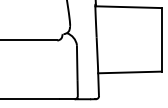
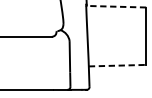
line: (128, 7) -> (116, 7), solid -> dashed
line: (129, 72) -> (117, 65), solid -> dashed

